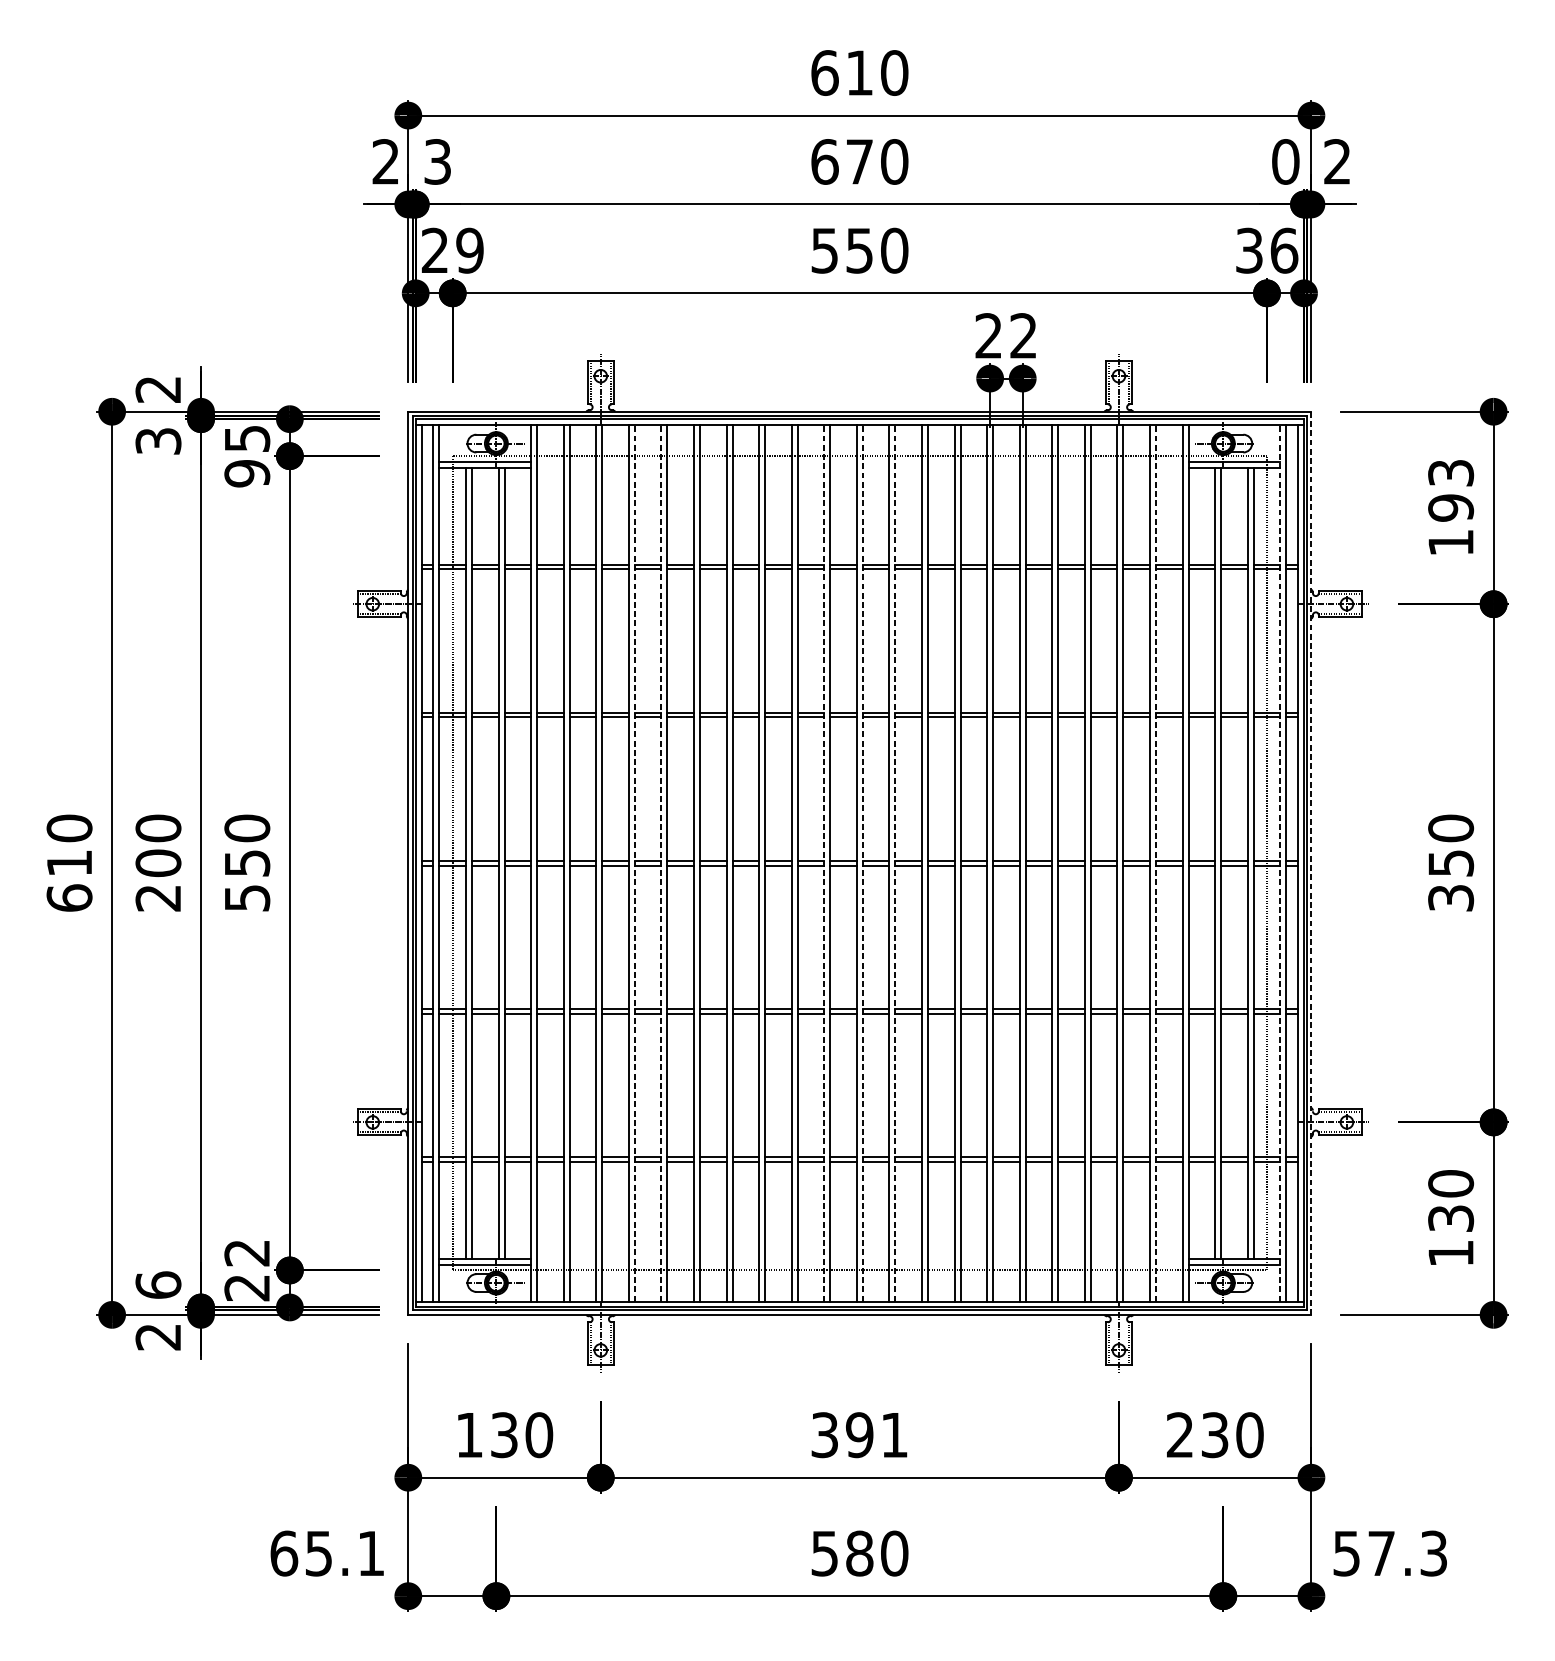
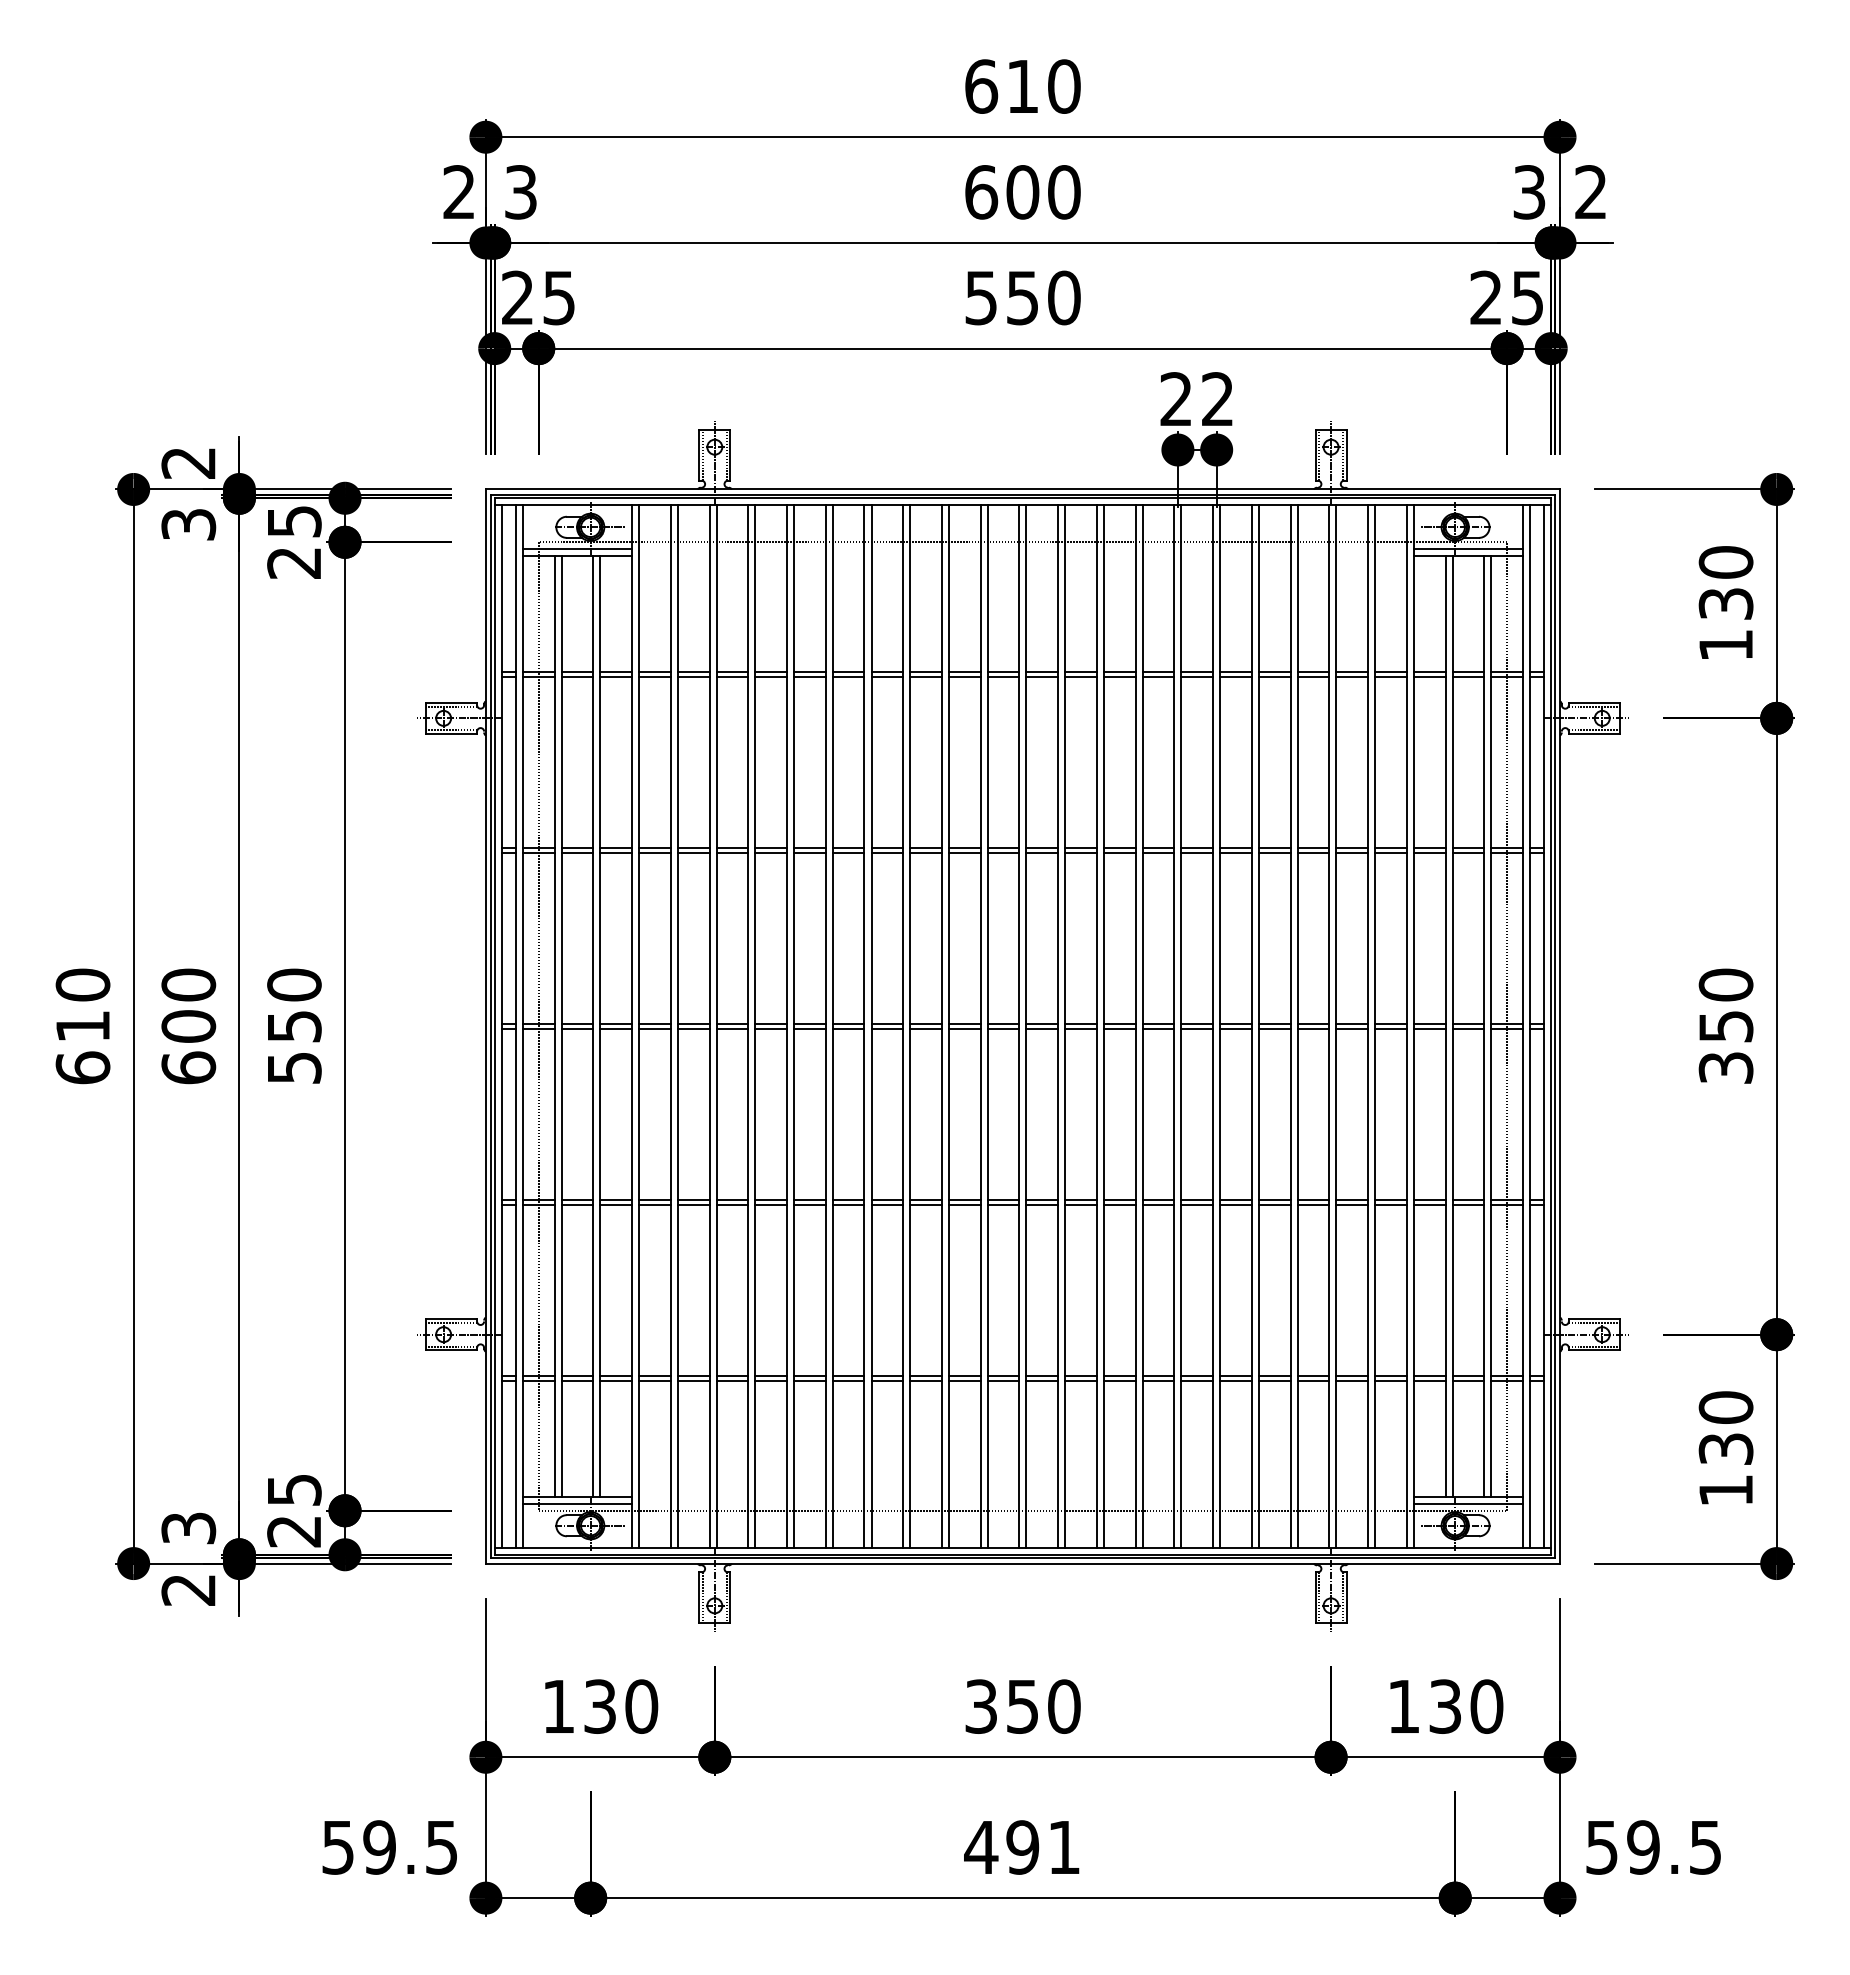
text: (859, 162) -> (1022, 192), 670 -> 600
text: (1285, 162) -> (1529, 192), 0 -> 3
text: (469, 250) -> (558, 297), 29 -> 25
text: (1267, 250) -> (1507, 297), 36 -> 25
text: (247, 473) -> (294, 562), 95 -> 25
text: (1450, 490) -> (1725, 583), 193 -> 130
line: (634, 863) -> (755, 1026), dashed -> solid
line: (661, 863) -> (787, 1026), dashed -> solid
line: (824, 863) -> (980, 1026), dashed -> solid
line: (862, 863) -> (1026, 1026), dashed -> solid
line: (895, 863) -> (1065, 1026), dashed -> solid
line: (1156, 863) -> (1375, 1026), dashed -> solid
line: (1280, 863) -> (1523, 1026), dashed -> solid
line: (1311, 863) -> (1560, 1026), dashed -> solid
text: (158, 897) -> (188, 1067), 200 -> 600
text: (247, 1253) -> (294, 1490), 22 -> 25
text: (158, 1284) -> (188, 1527), 6 -> 3
text: (1179, 1434) -> (1403, 1705), 230 -> 130
text: (877, 1435) -> (1043, 1706), 391 -> 350
text: (327, 1553) -> (389, 1847), 65.1 -> 59.5
text: (859, 1553) -> (1022, 1847), 580 -> 491
text: (1407, 1553) -> (1674, 1847), 57.3 -> 59.5

